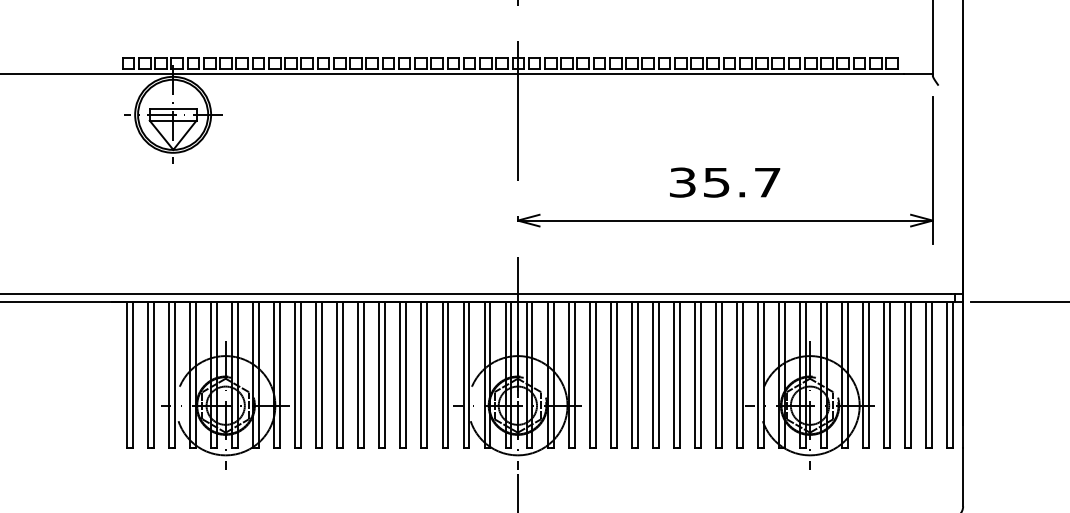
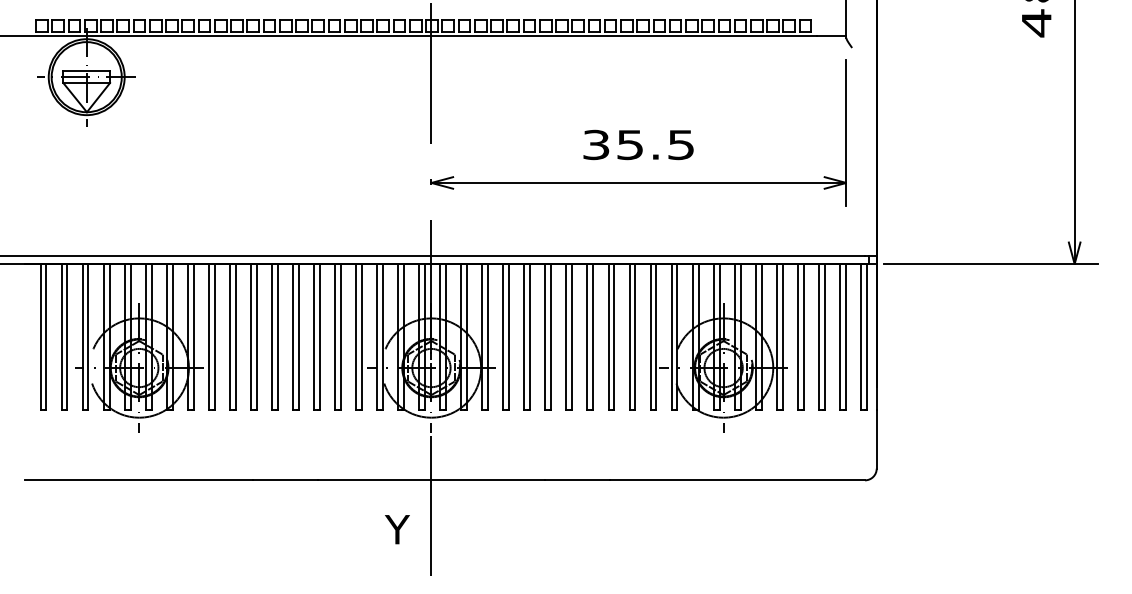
text: (766, 183) -> (680, 145), 35.7 -> 35.5

